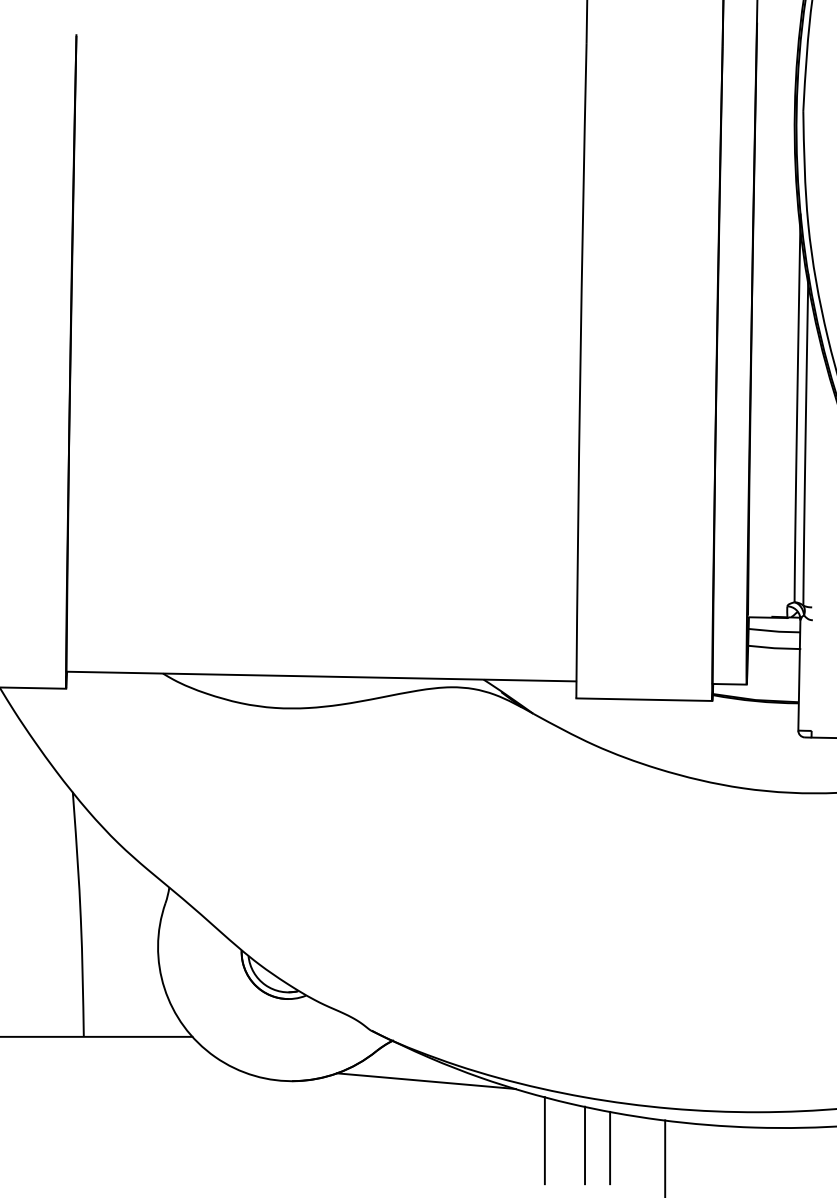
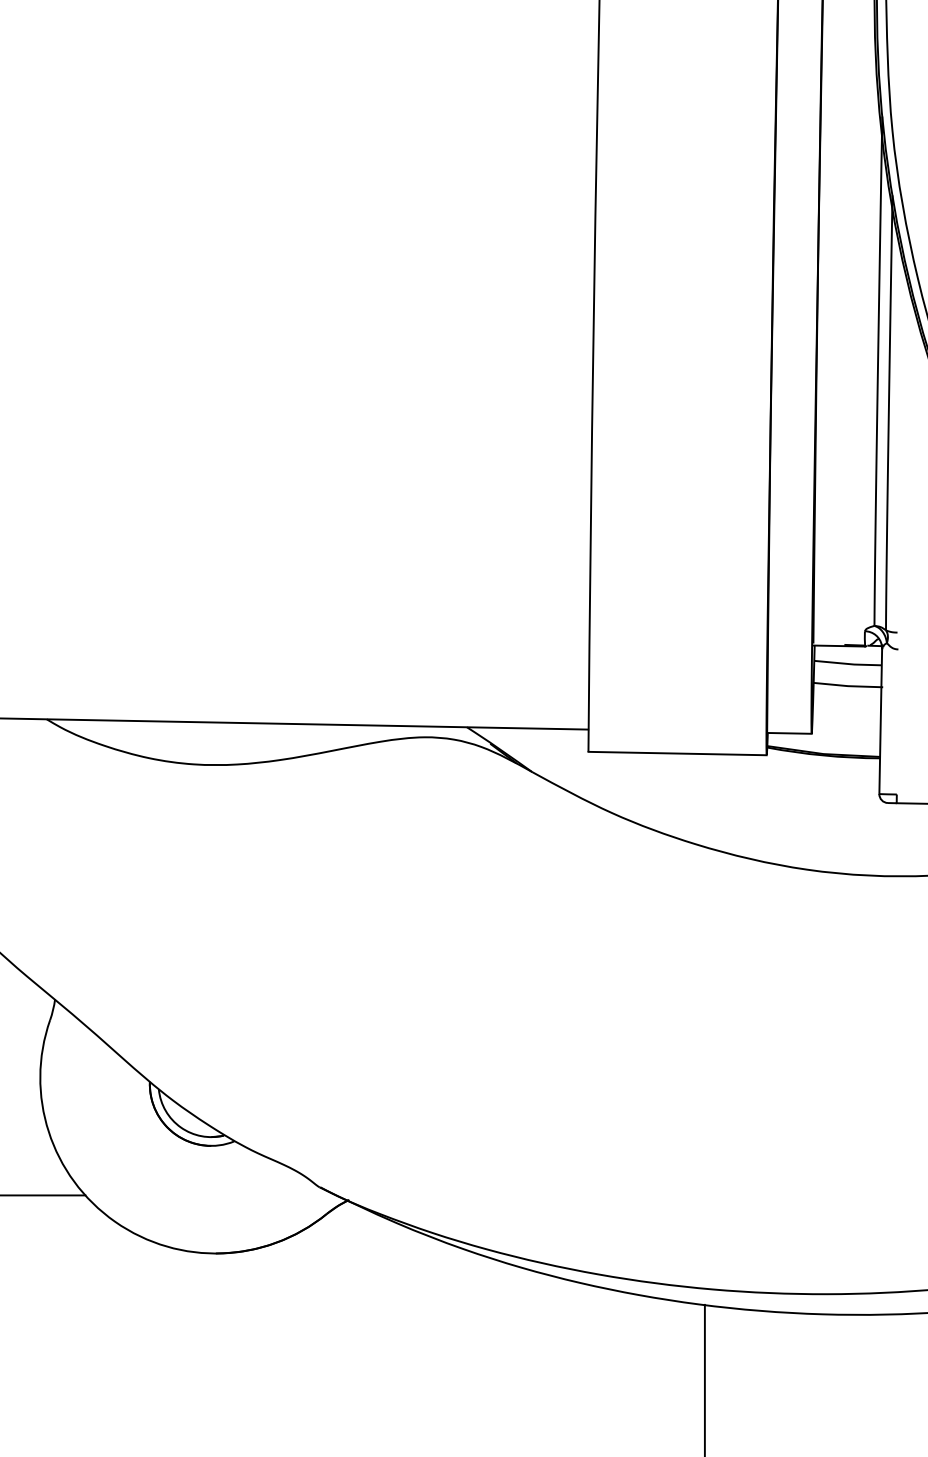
line: (426, 1081) -> (392, 1253), removed
line: (544, 1140) -> (546, 1331), removed
line: (585, 1145) -> (600, 1337), removed
line: (610, 1147) -> (633, 1340), removed

